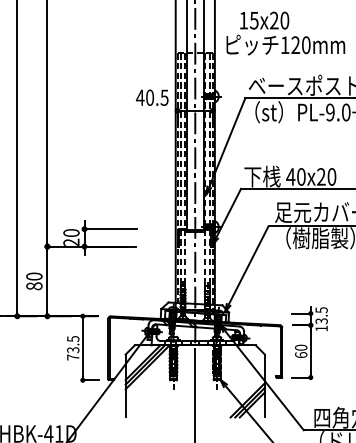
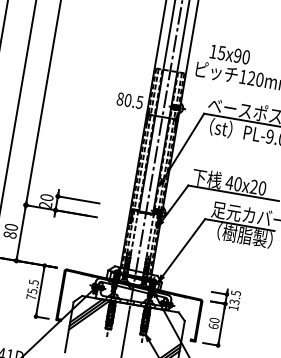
text: (274, 20) -> (237, 55), 15x20 -> 15x90
text: (140, 97) -> (120, 98), 40.5 -> 80.5
text: (72, 349) -> (31, 290), 73.5 -> 75.5

